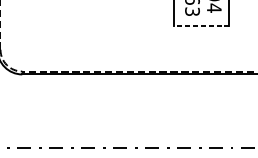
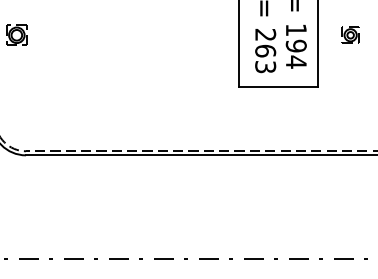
line: (200, 25) -> (277, 86), dashed -> solid

